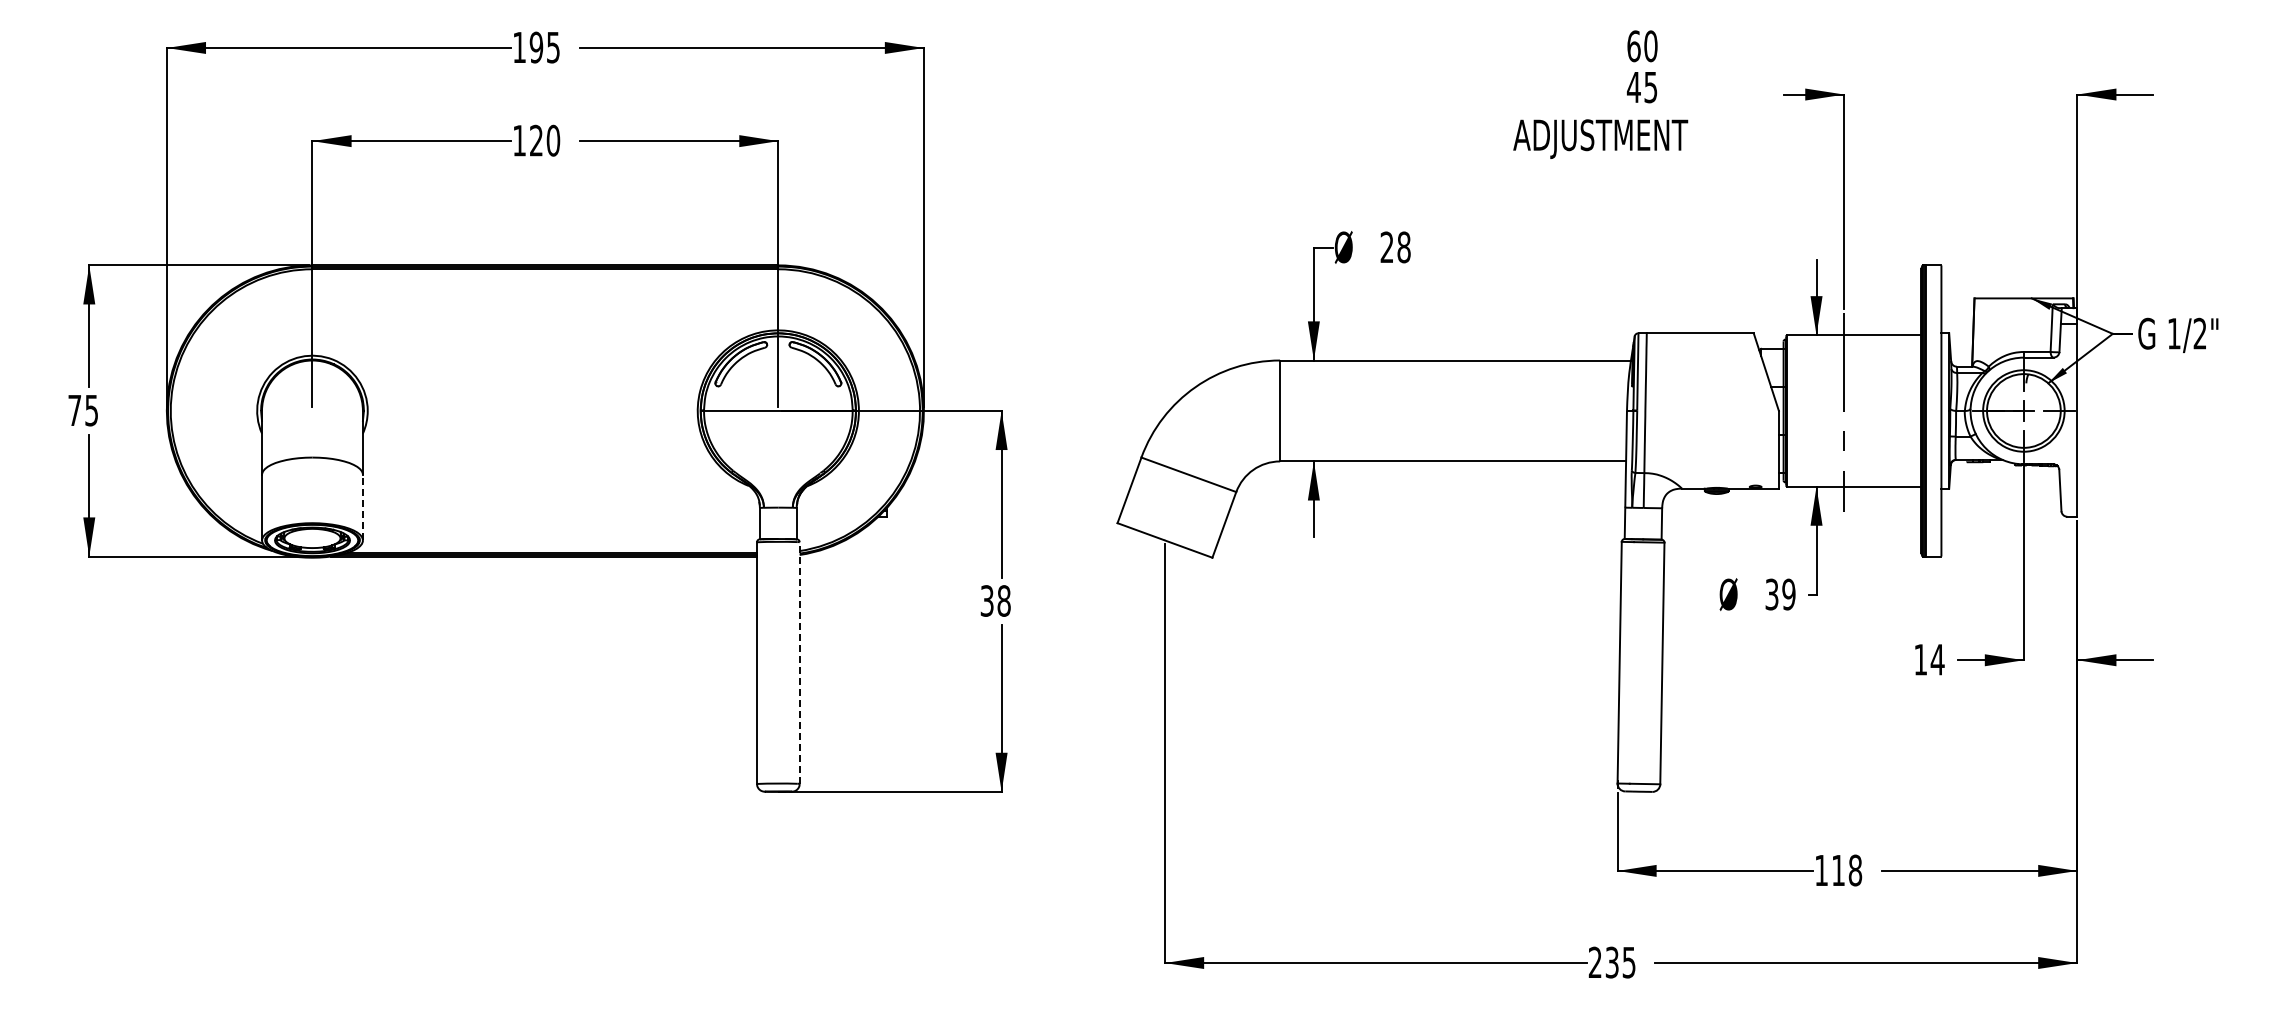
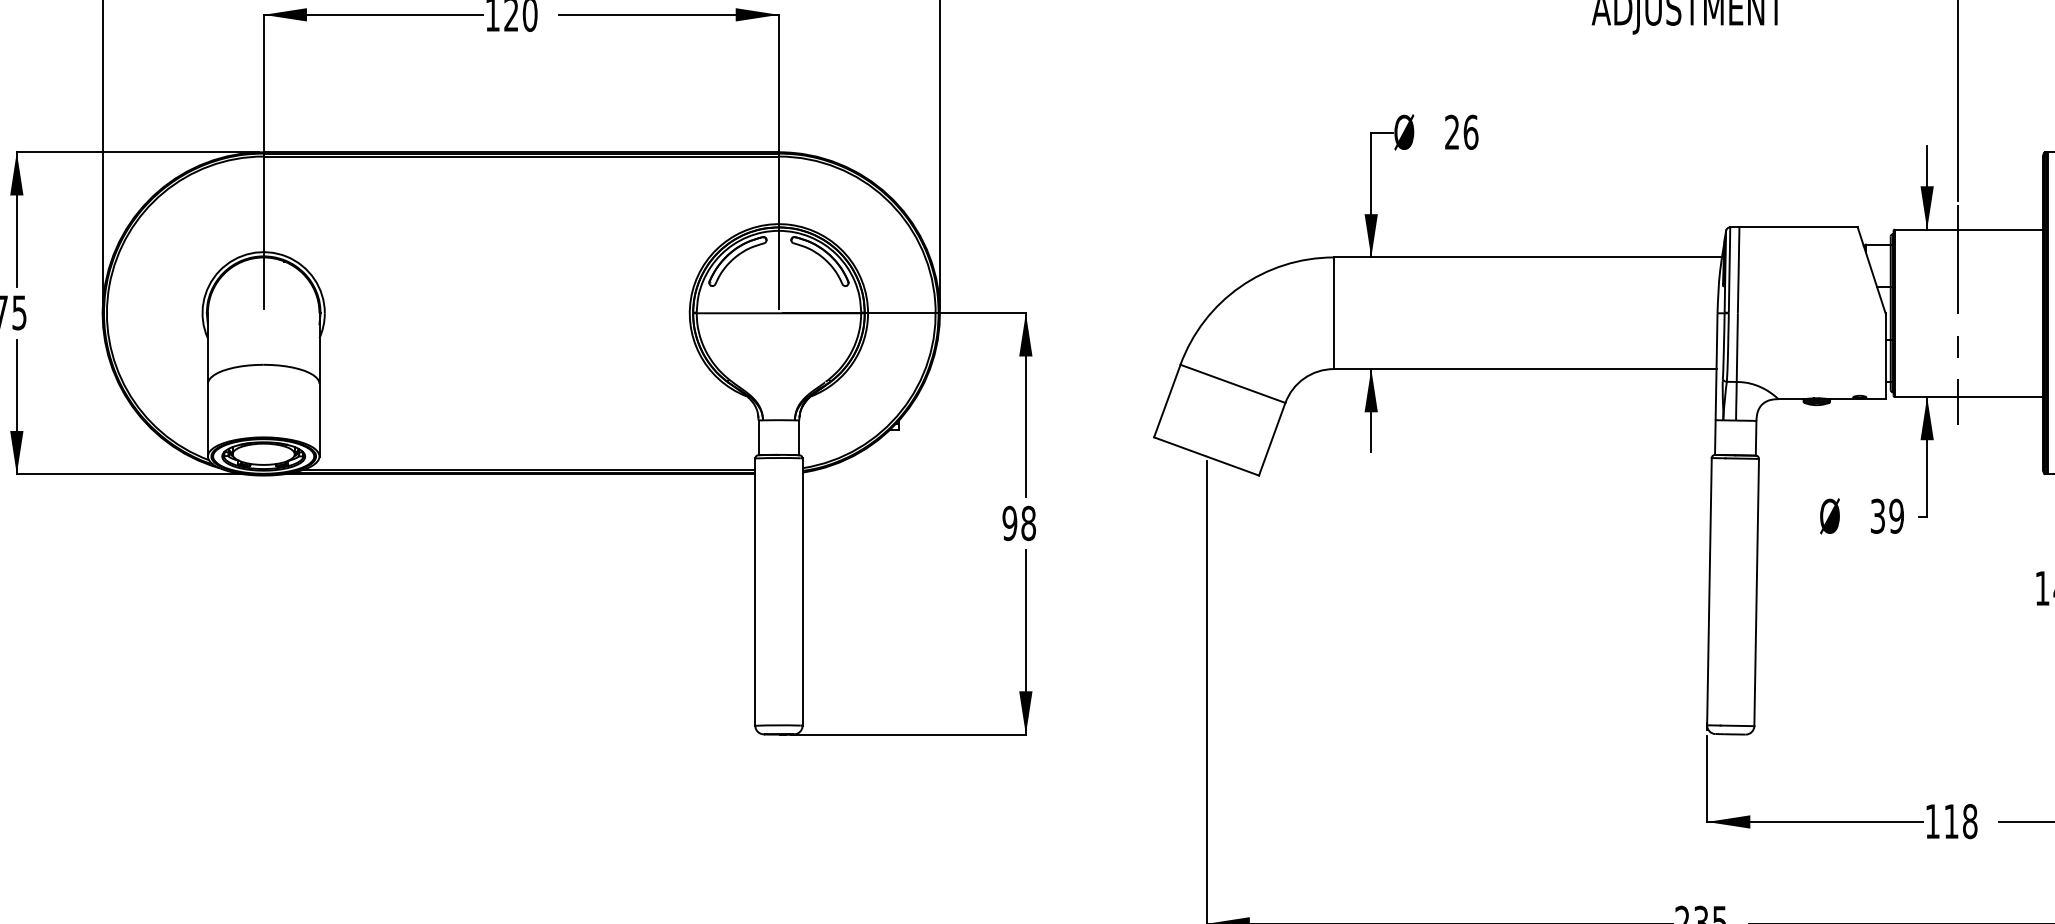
text: (1403, 247) -> (1470, 132), 28 -> 26
line: (362, 507) -> (319, 420), dashed -> solid
text: (986, 600) -> (1009, 522), 38 -> 98
line: (799, 663) -> (802, 592), dashed -> solid

